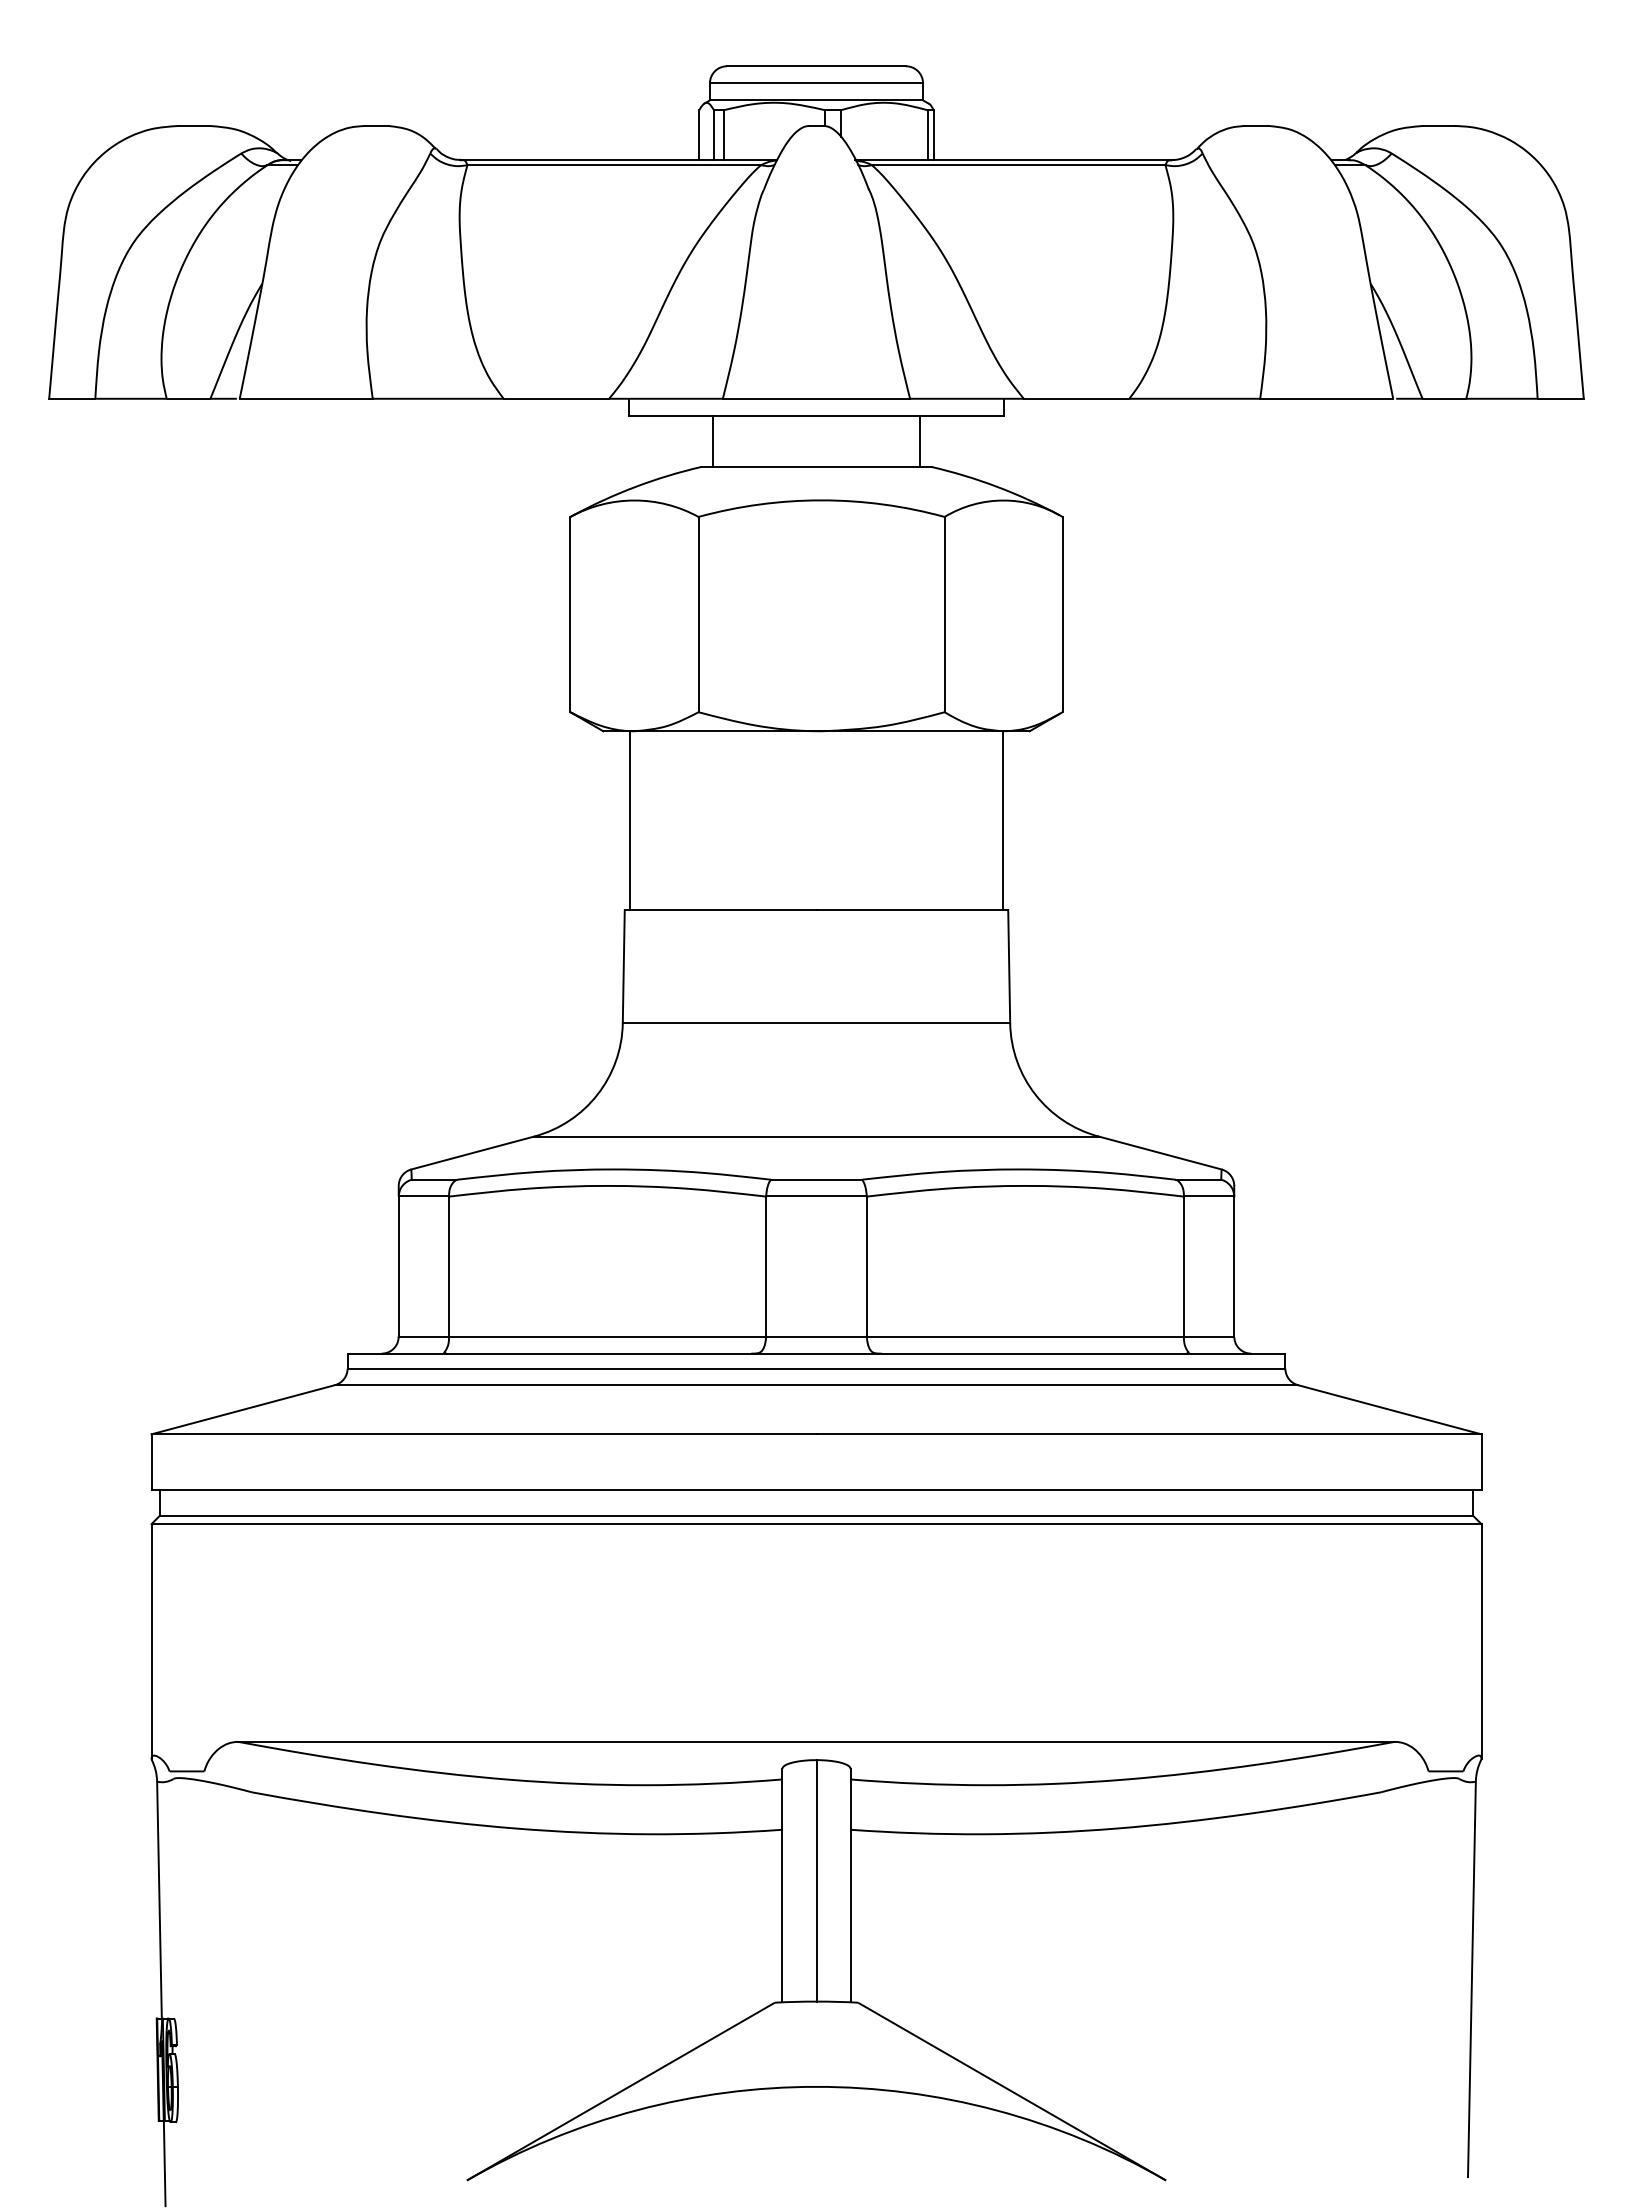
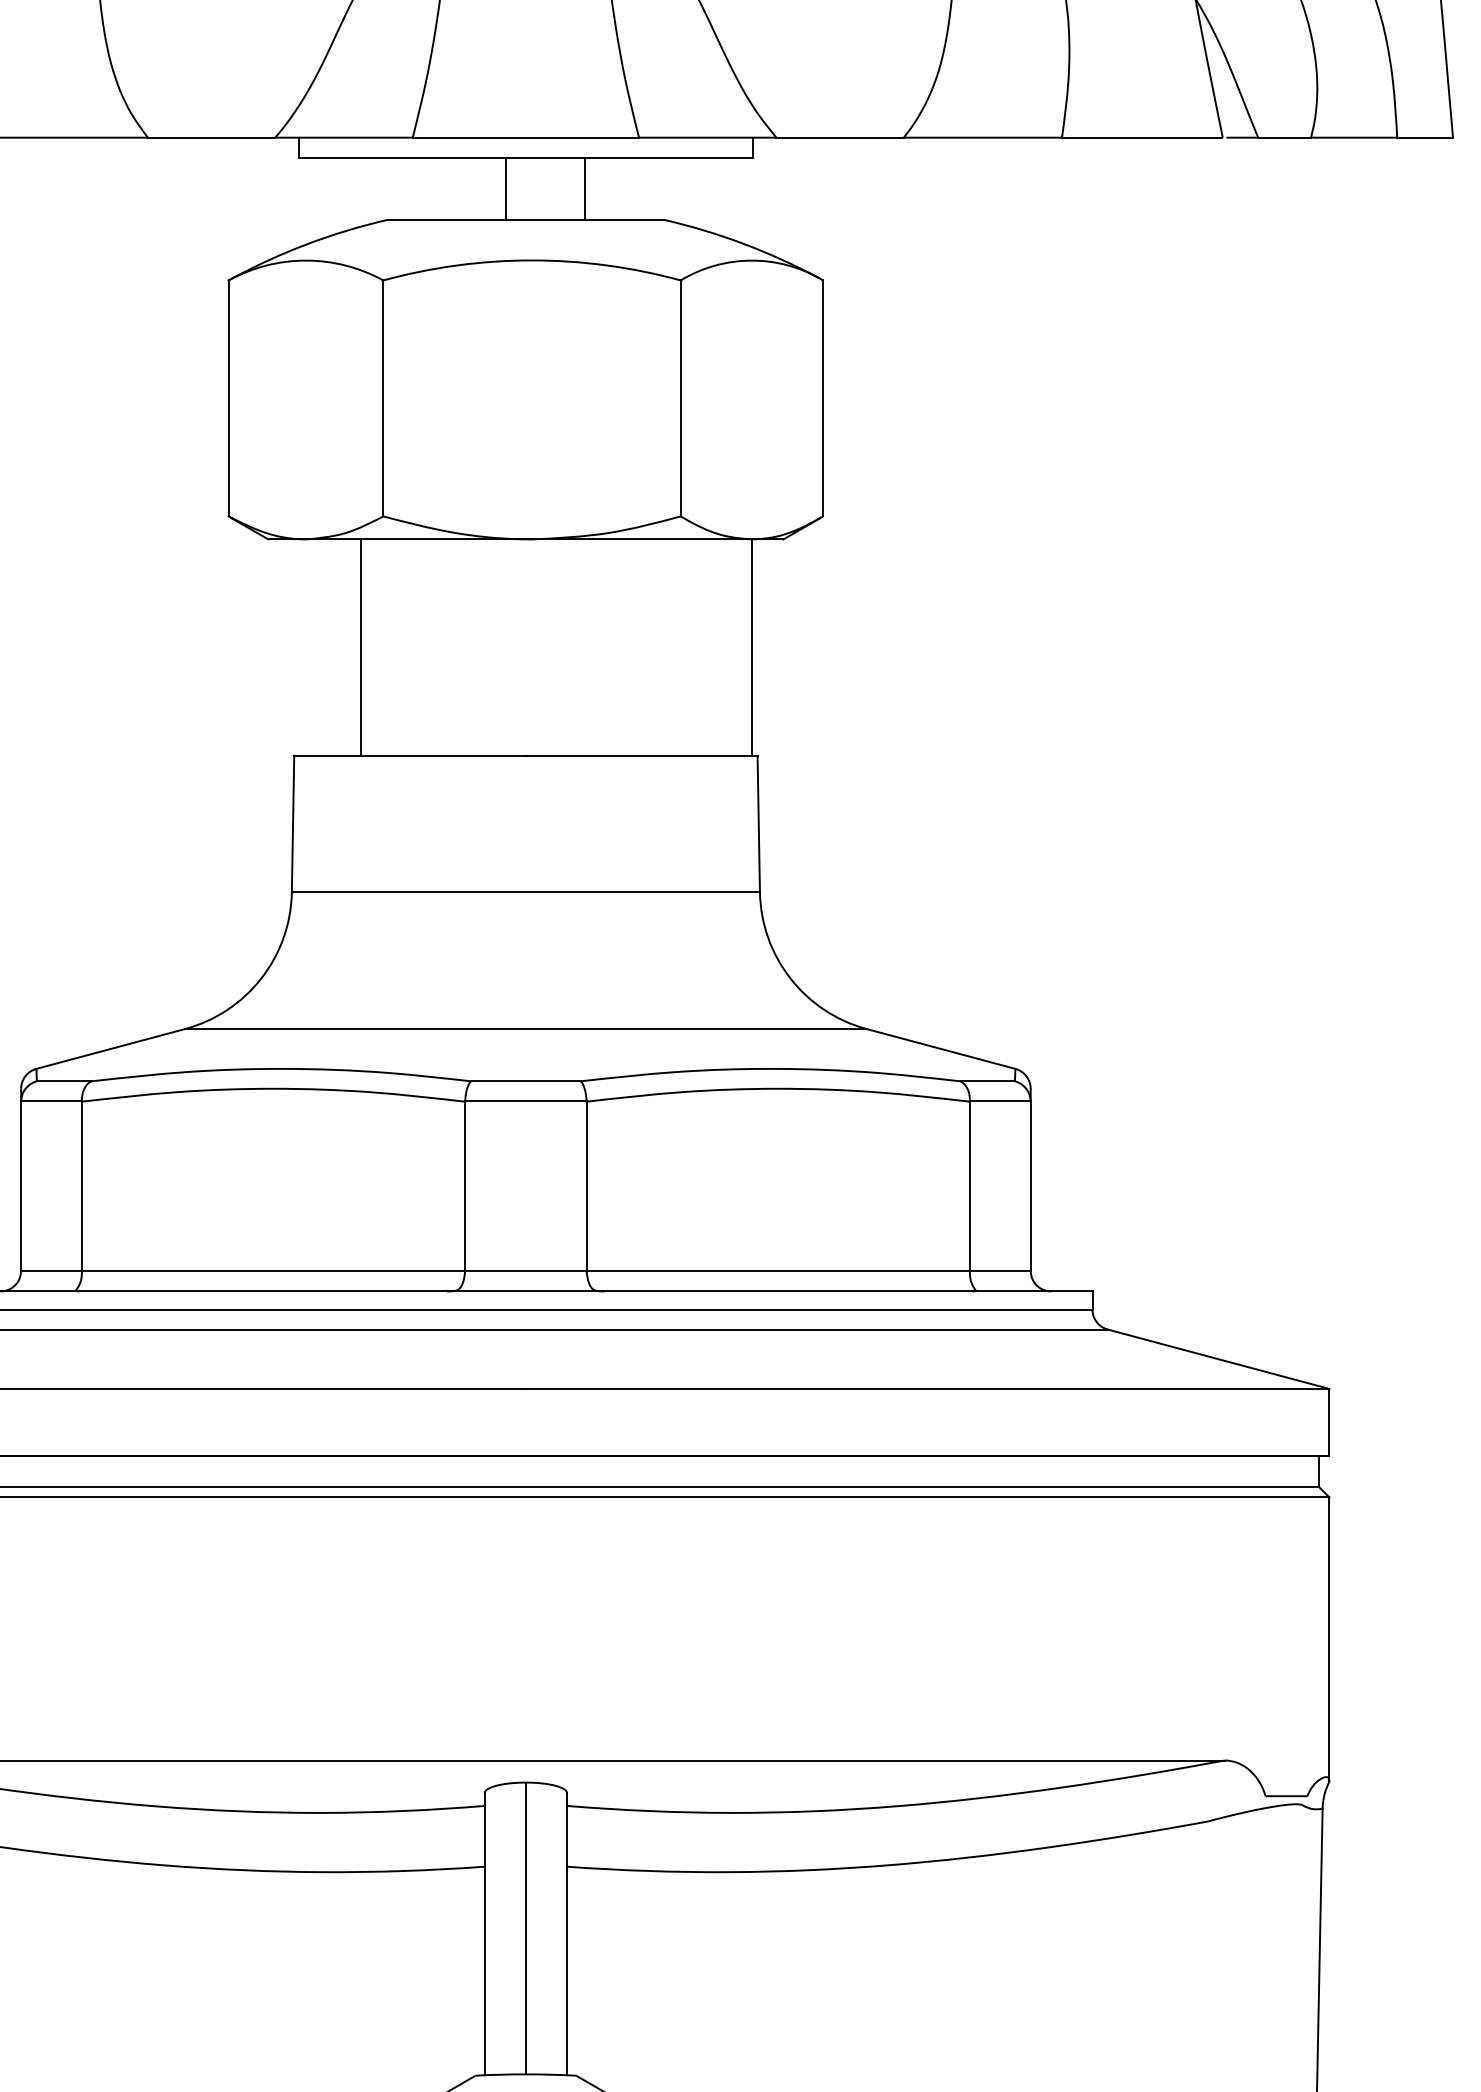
line: (713, 440) -> (506, 188), moved
line: (919, 440) -> (585, 188), moved
line: (629, 820) -> (360, 647), moved

